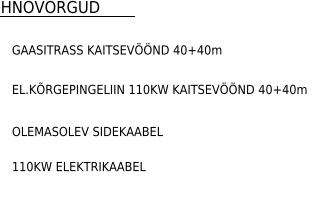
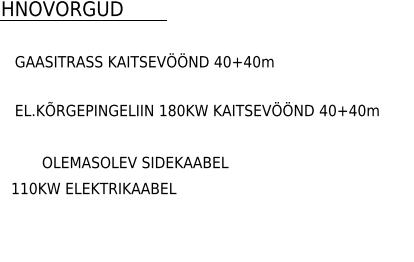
text: (138, 89) -> (171, 110), 110KW -> 180KW
text: (87, 131) -> (135, 162), moved
text: (79, 166) -> (94, 188), moved

